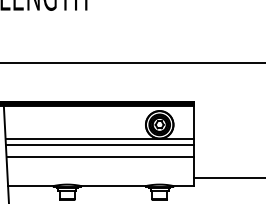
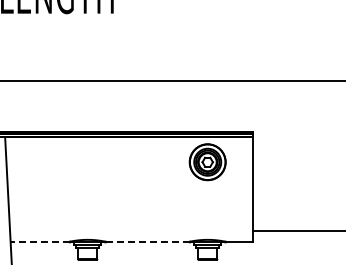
line: (99, 138) -> (129, 180), removed
line: (99, 145) -> (129, 188), removed
line: (100, 157) -> (130, 204), removed
line: (31, 185) -> (40, 241), solid -> dashed
line: (114, 185) -> (148, 241), solid -> dashed

